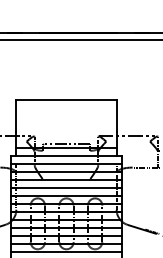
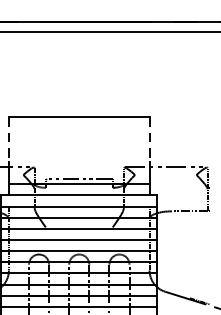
line: (16, 116) -> (9, 139), solid -> dashed
line: (116, 116) -> (149, 139), solid -> dashed

